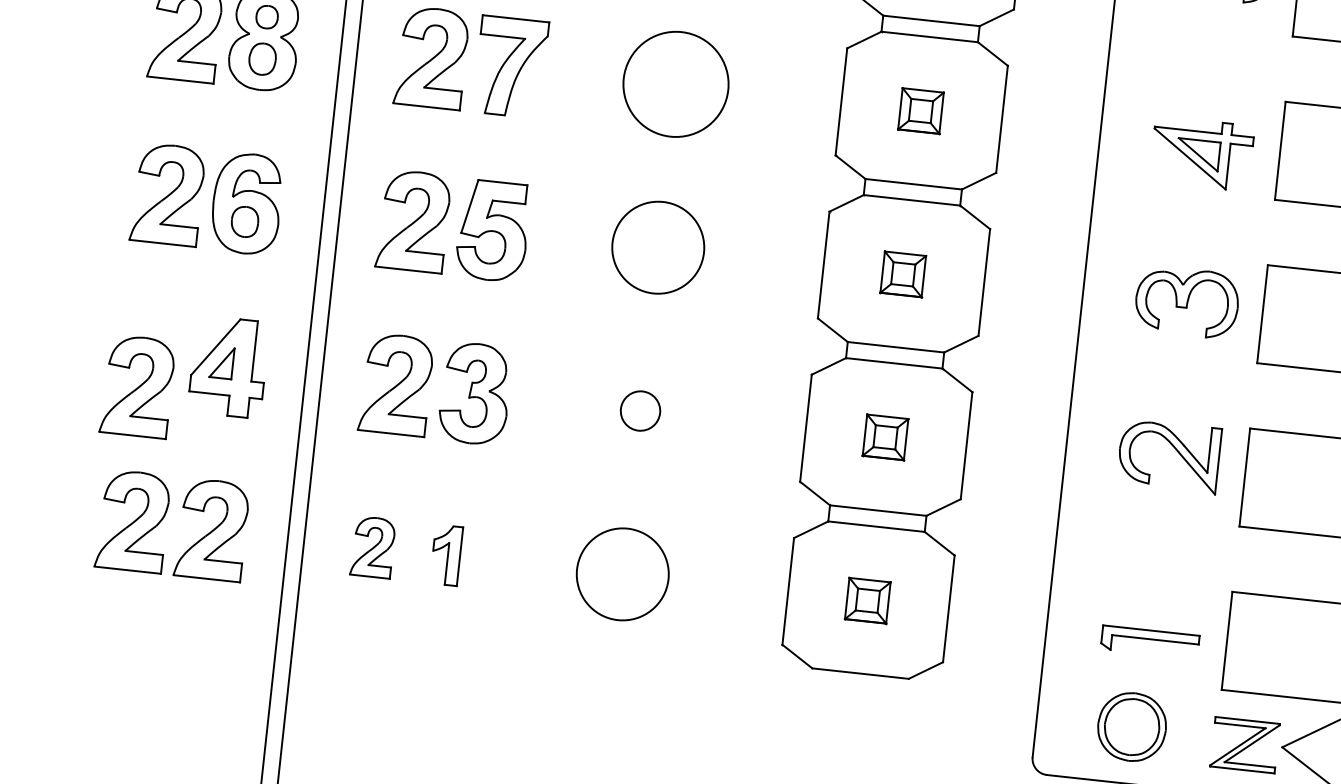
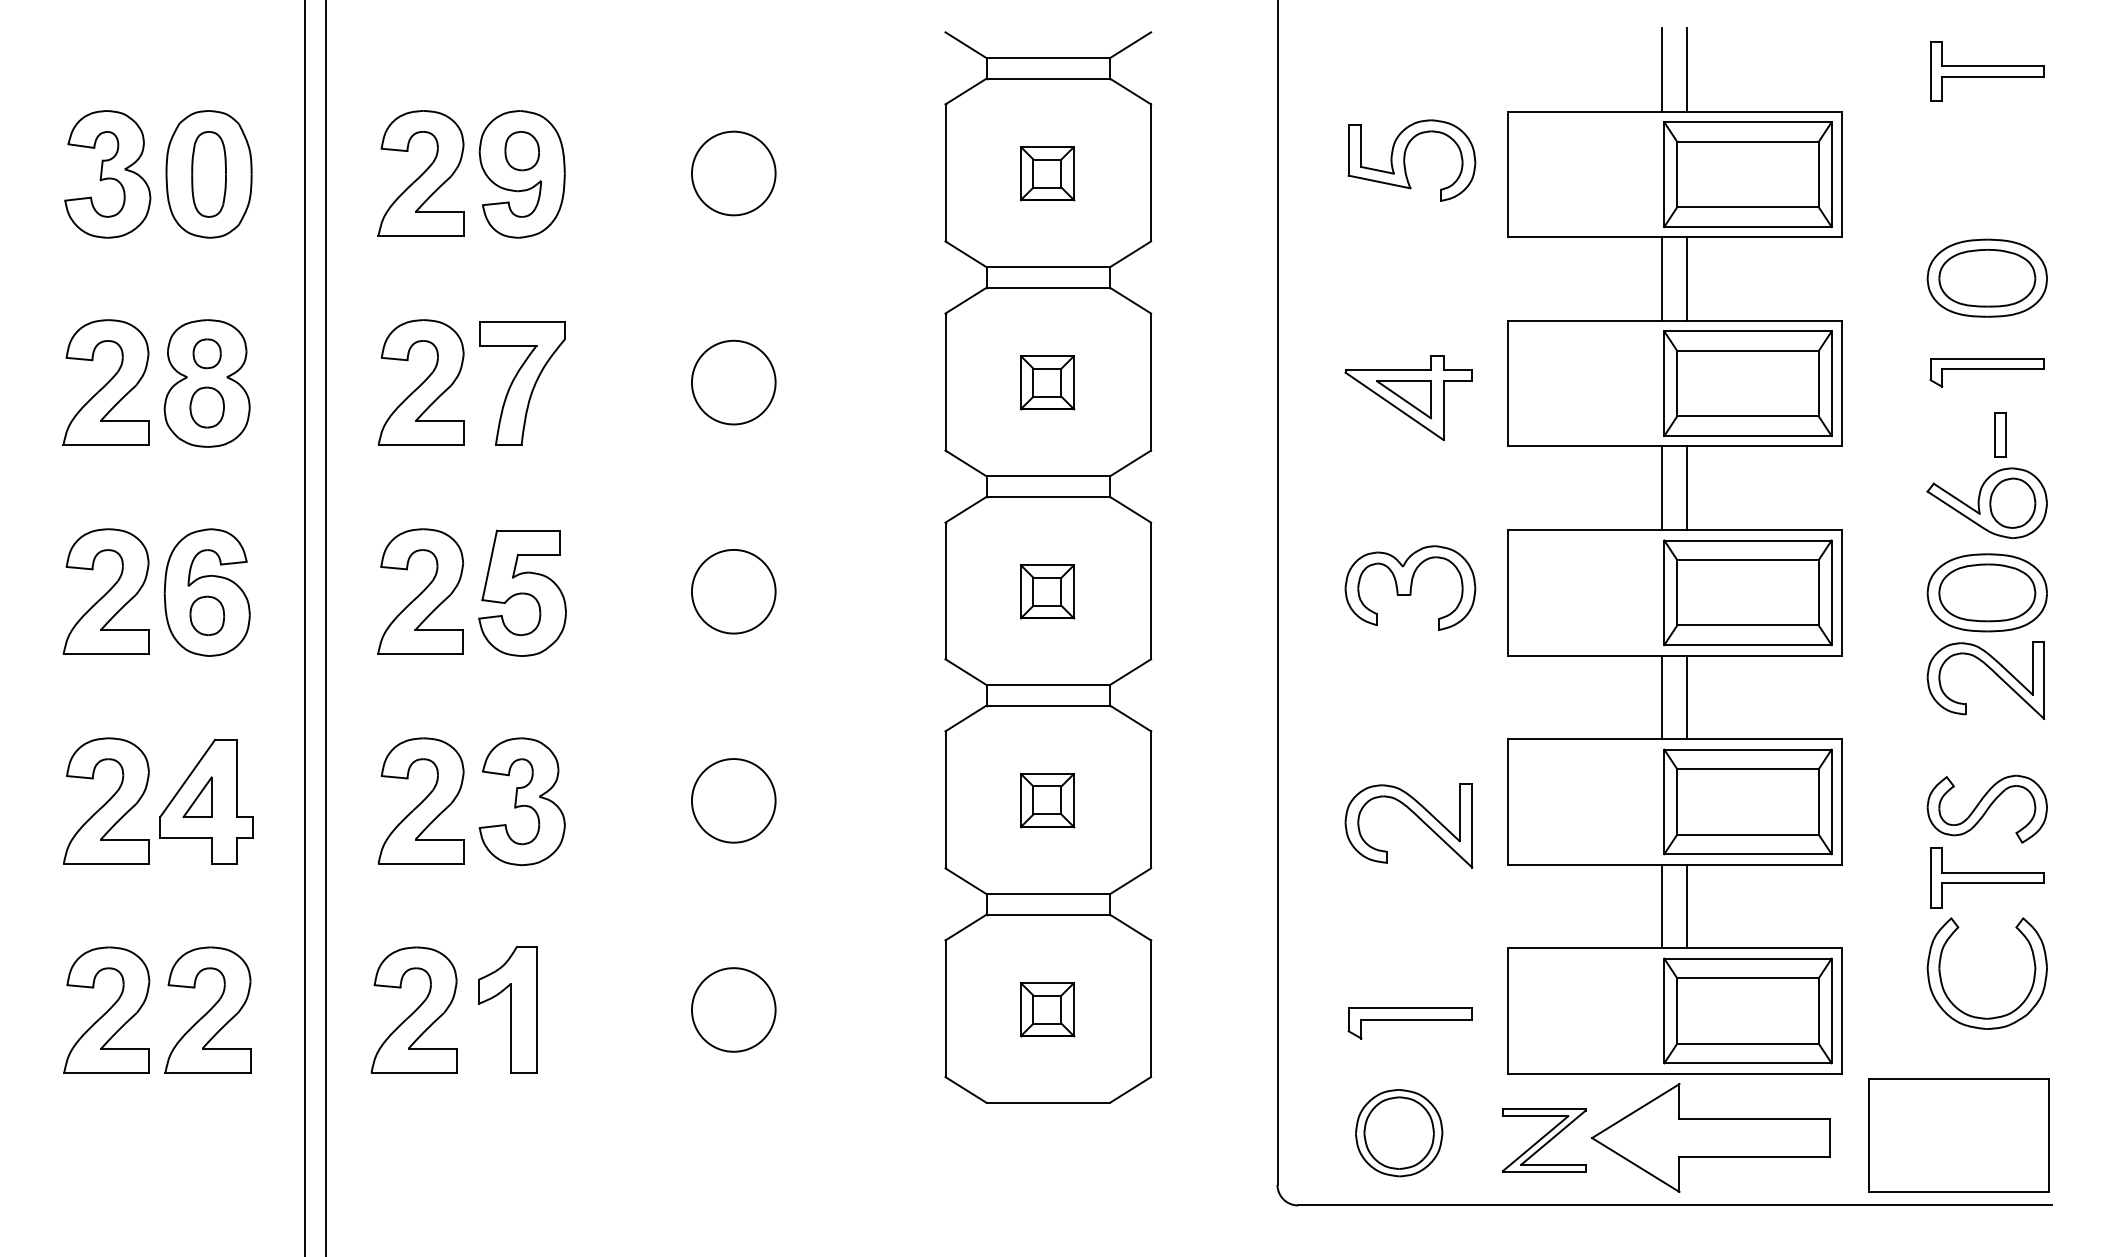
circle: (675, 84) -> (733, 382), size x0.62
circle: (658, 247) -> (733, 591), size x0.71
part: (137, 386) -> (106, 800), moved
circle: (640, 410) -> (733, 800), size x1.67
part: (1175, 449) -> (1416, 816), moved
part: (372, 546) -> (413, 1009), size x1.67
part: (446, 554) -> (507, 1009), size x1.67
circle: (622, 574) -> (733, 1009), size x0.71

